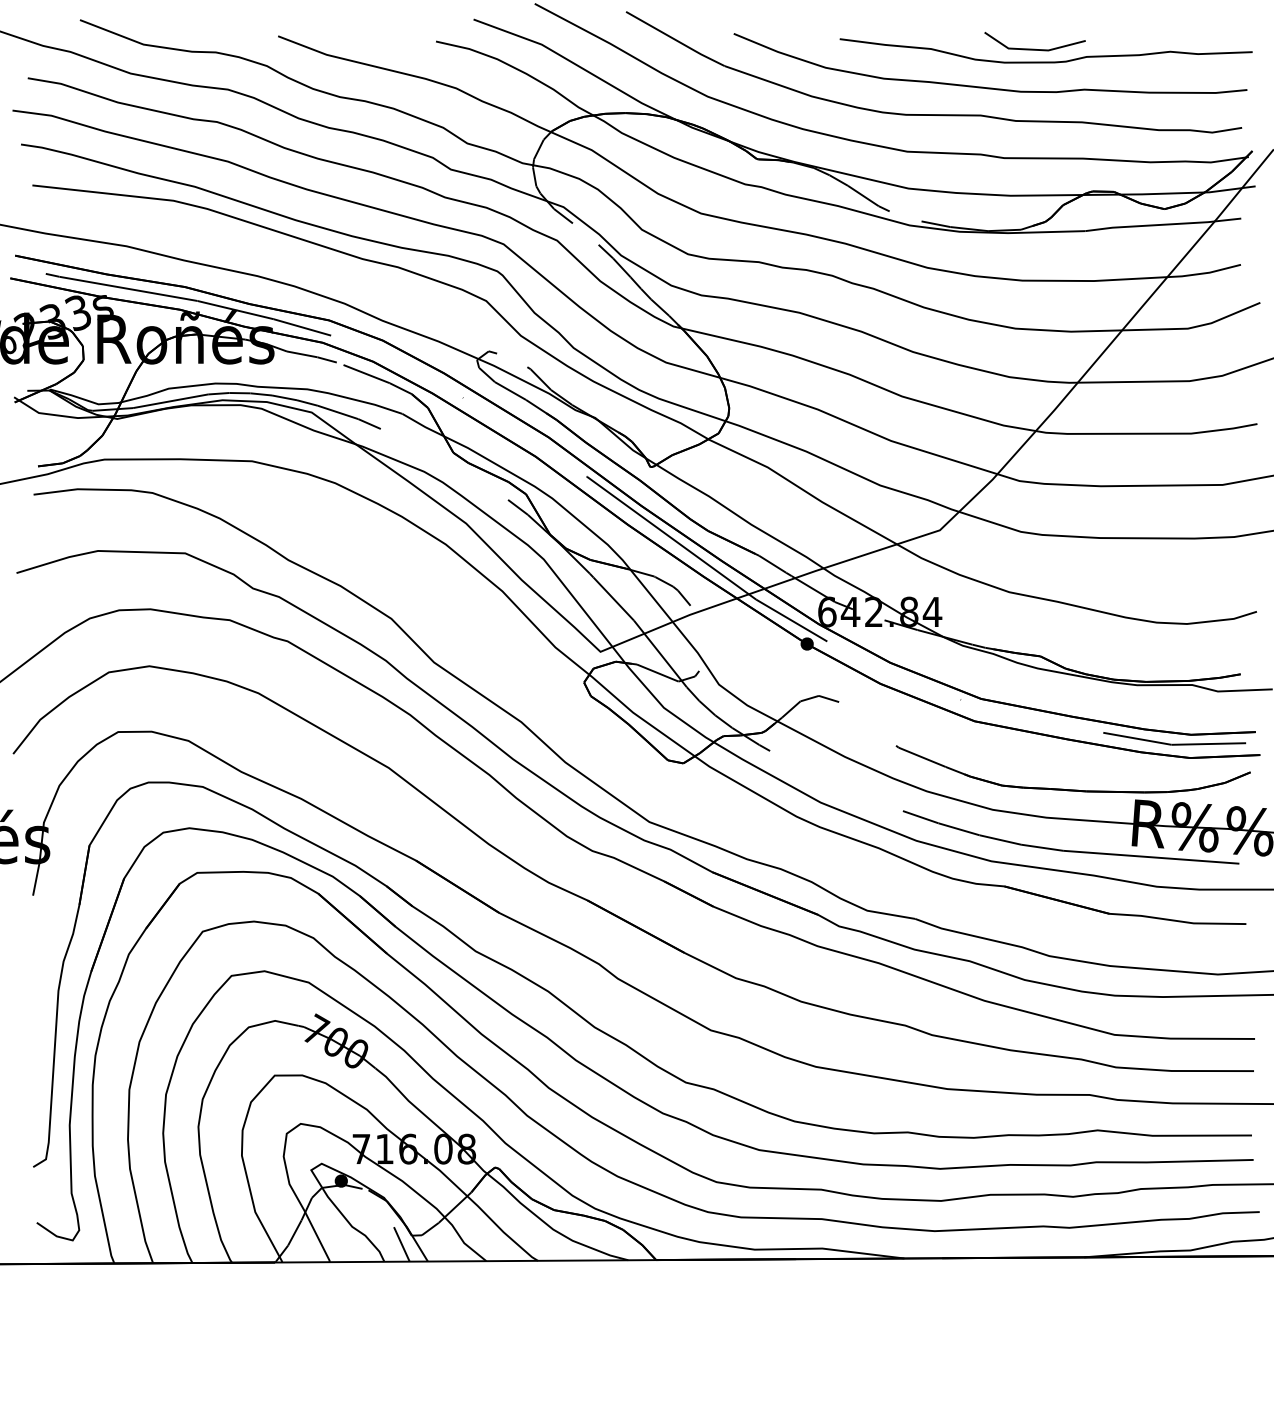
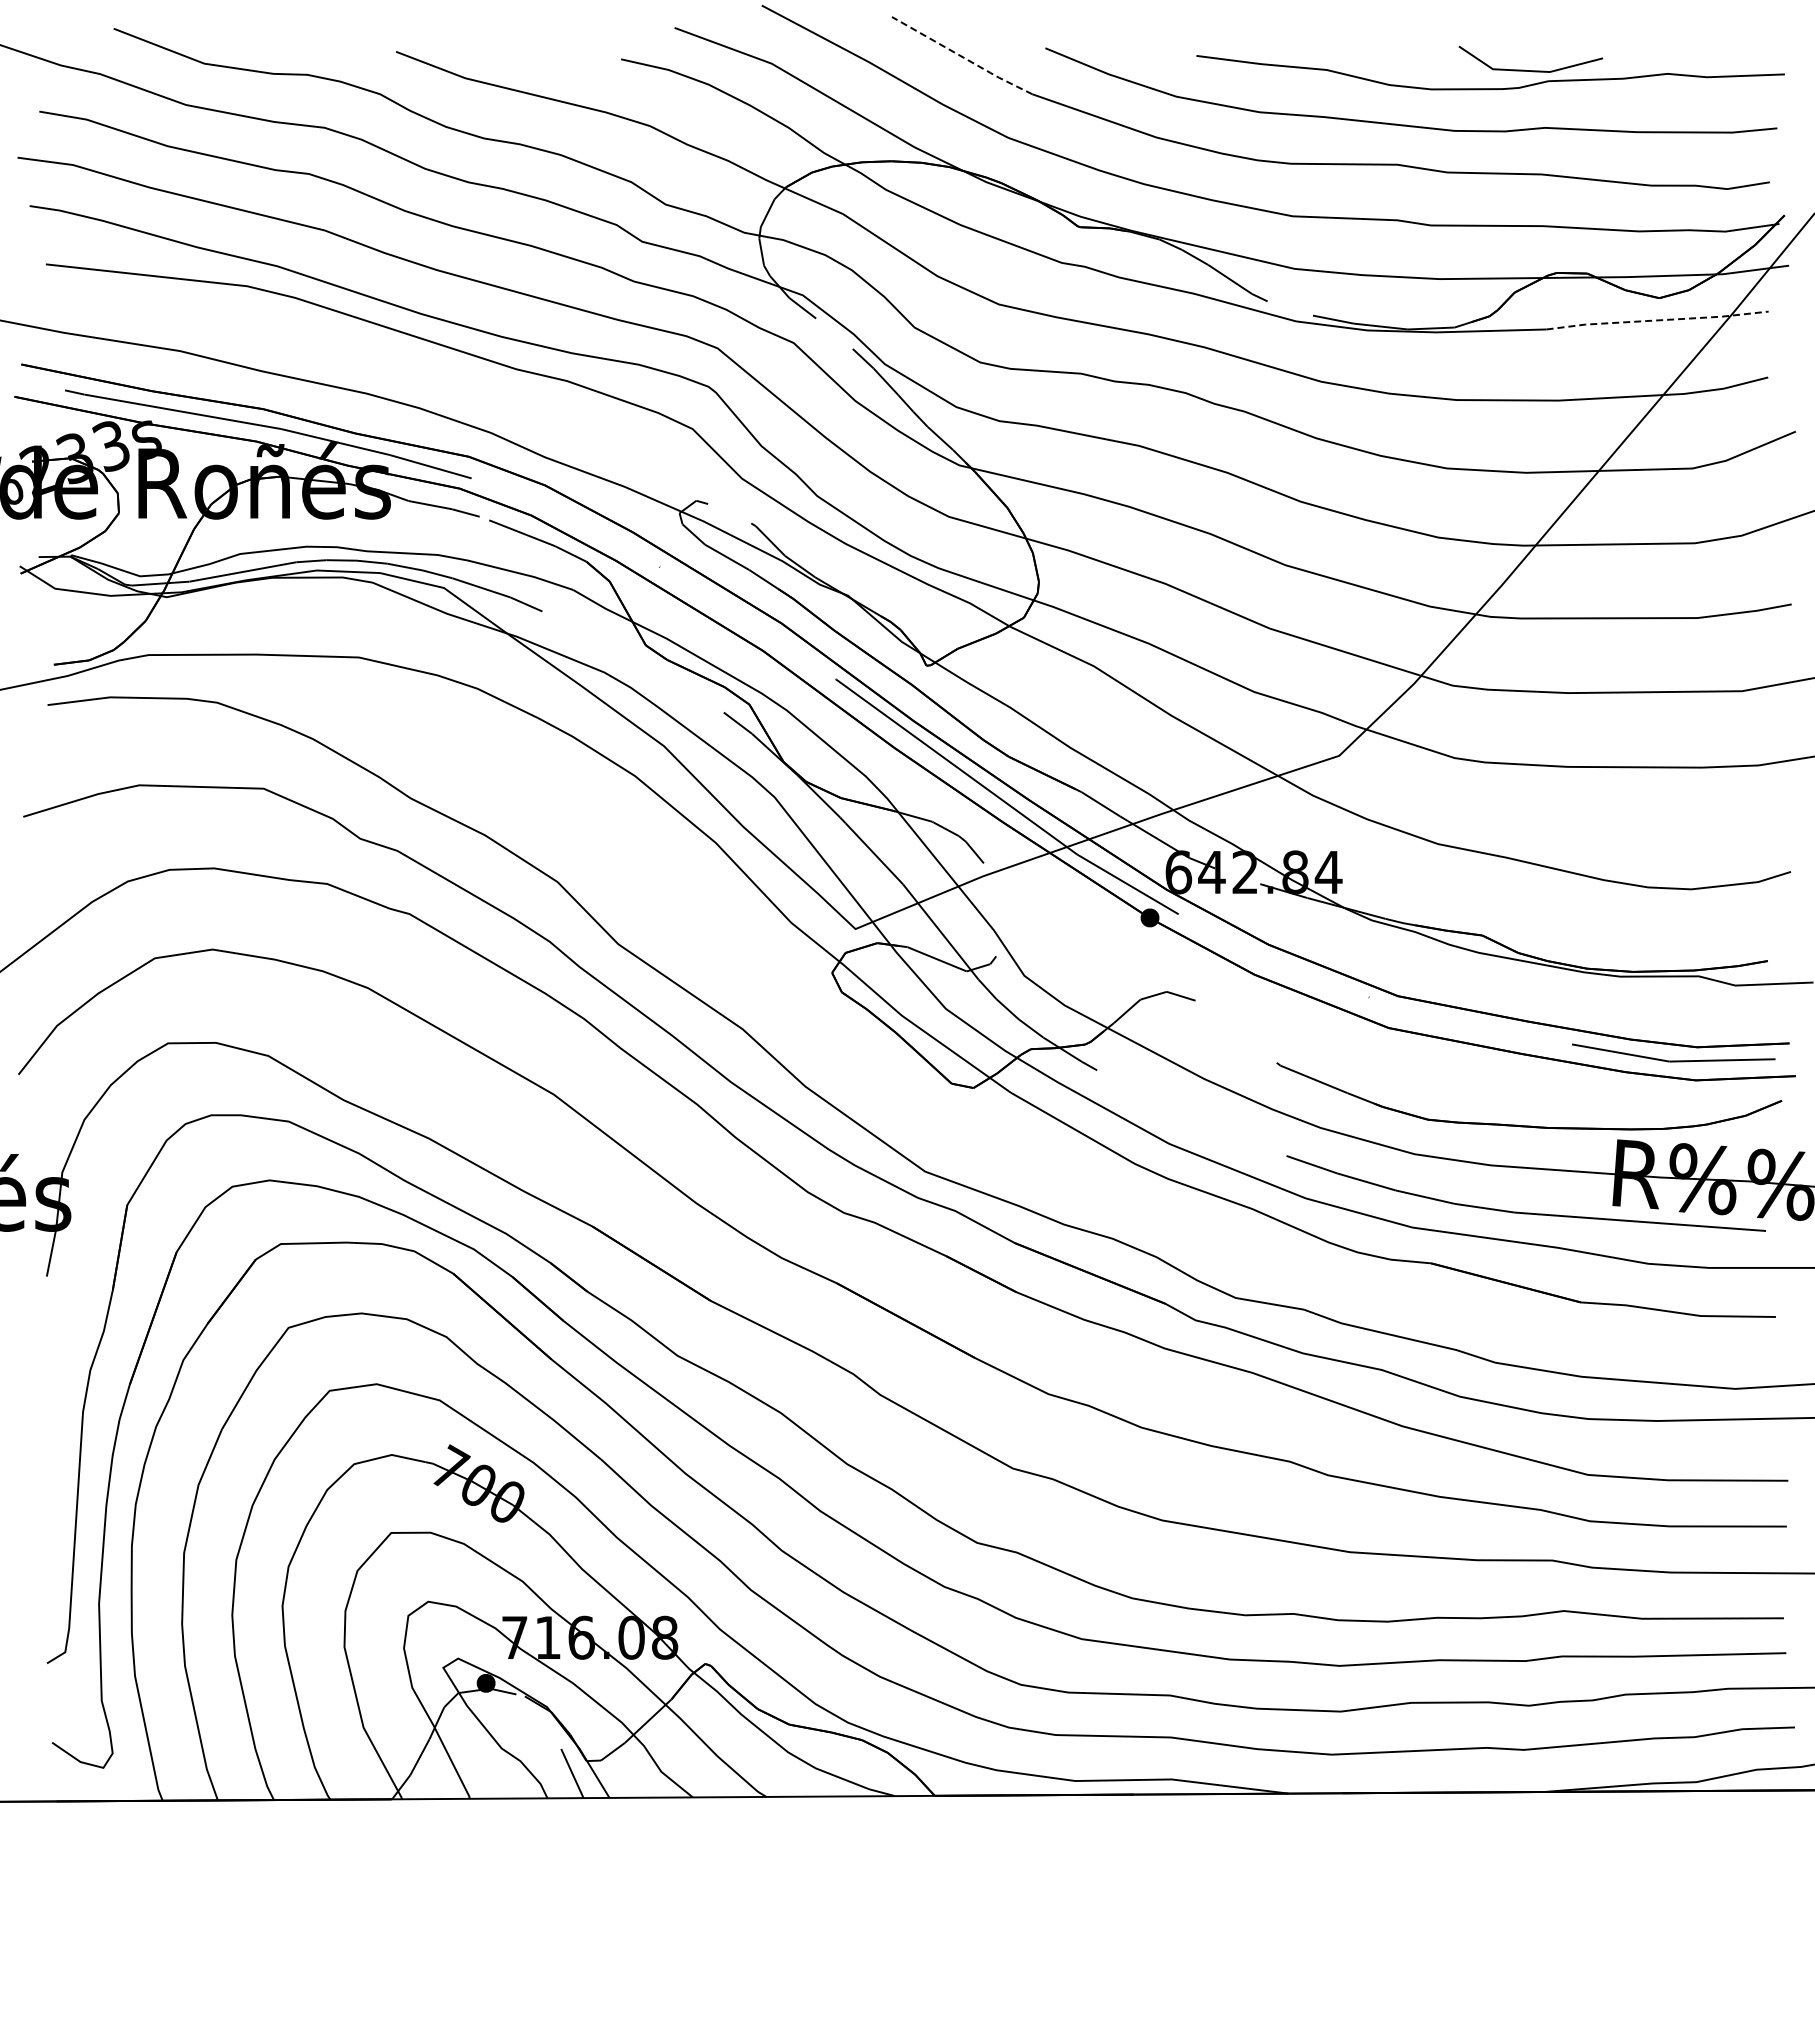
line: (675, 40) -> (962, 57), solid -> dashed
line: (1034, 49) -> (1530, 70), moved
line: (1163, 224) -> (1657, 320), solid -> dashed

